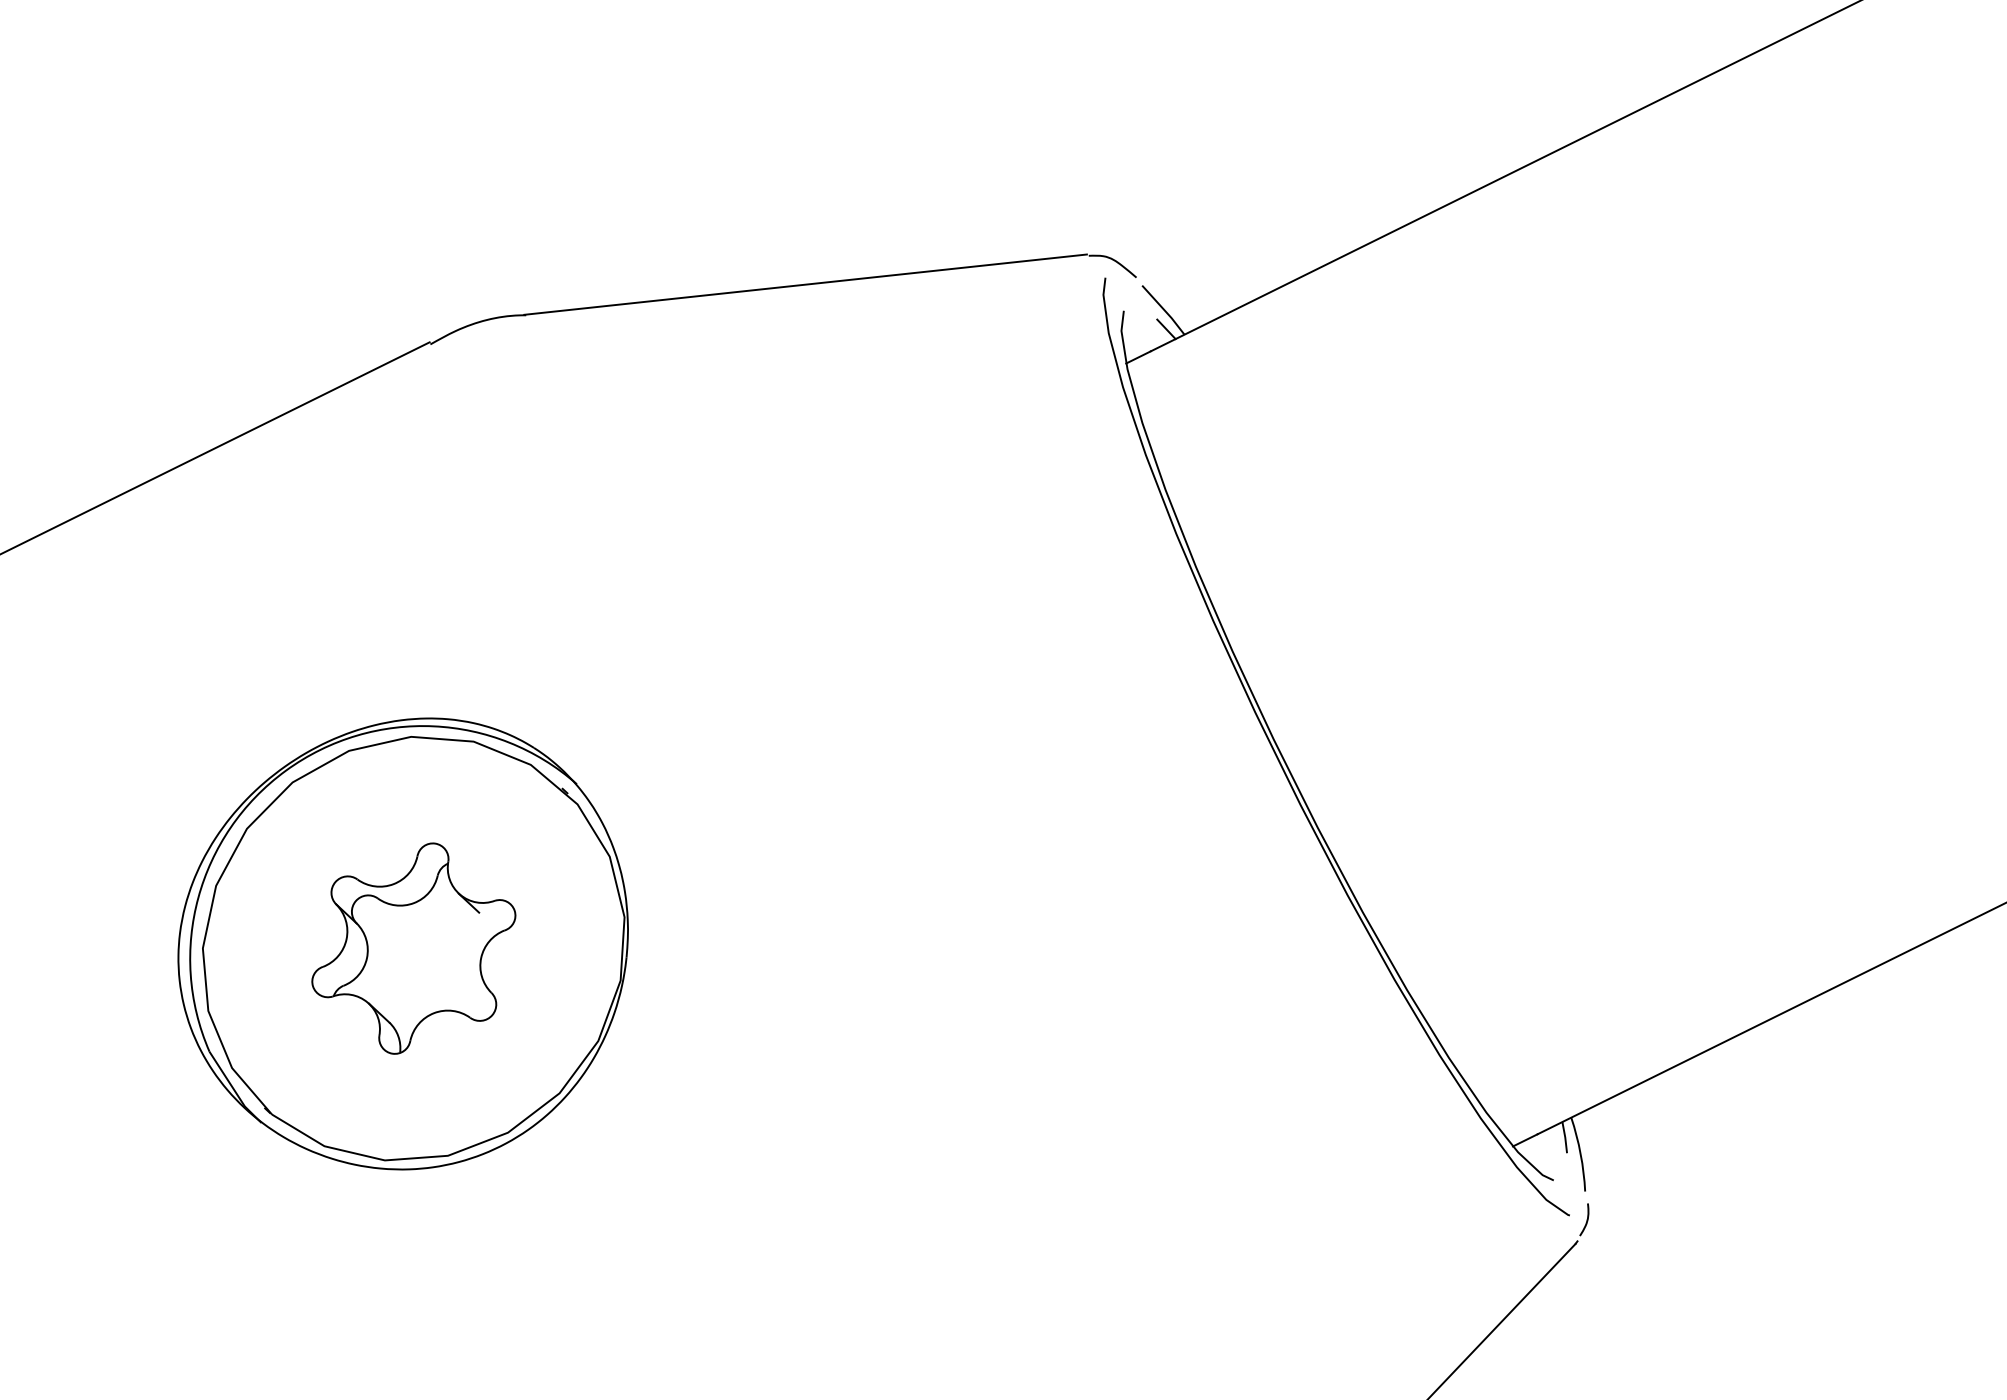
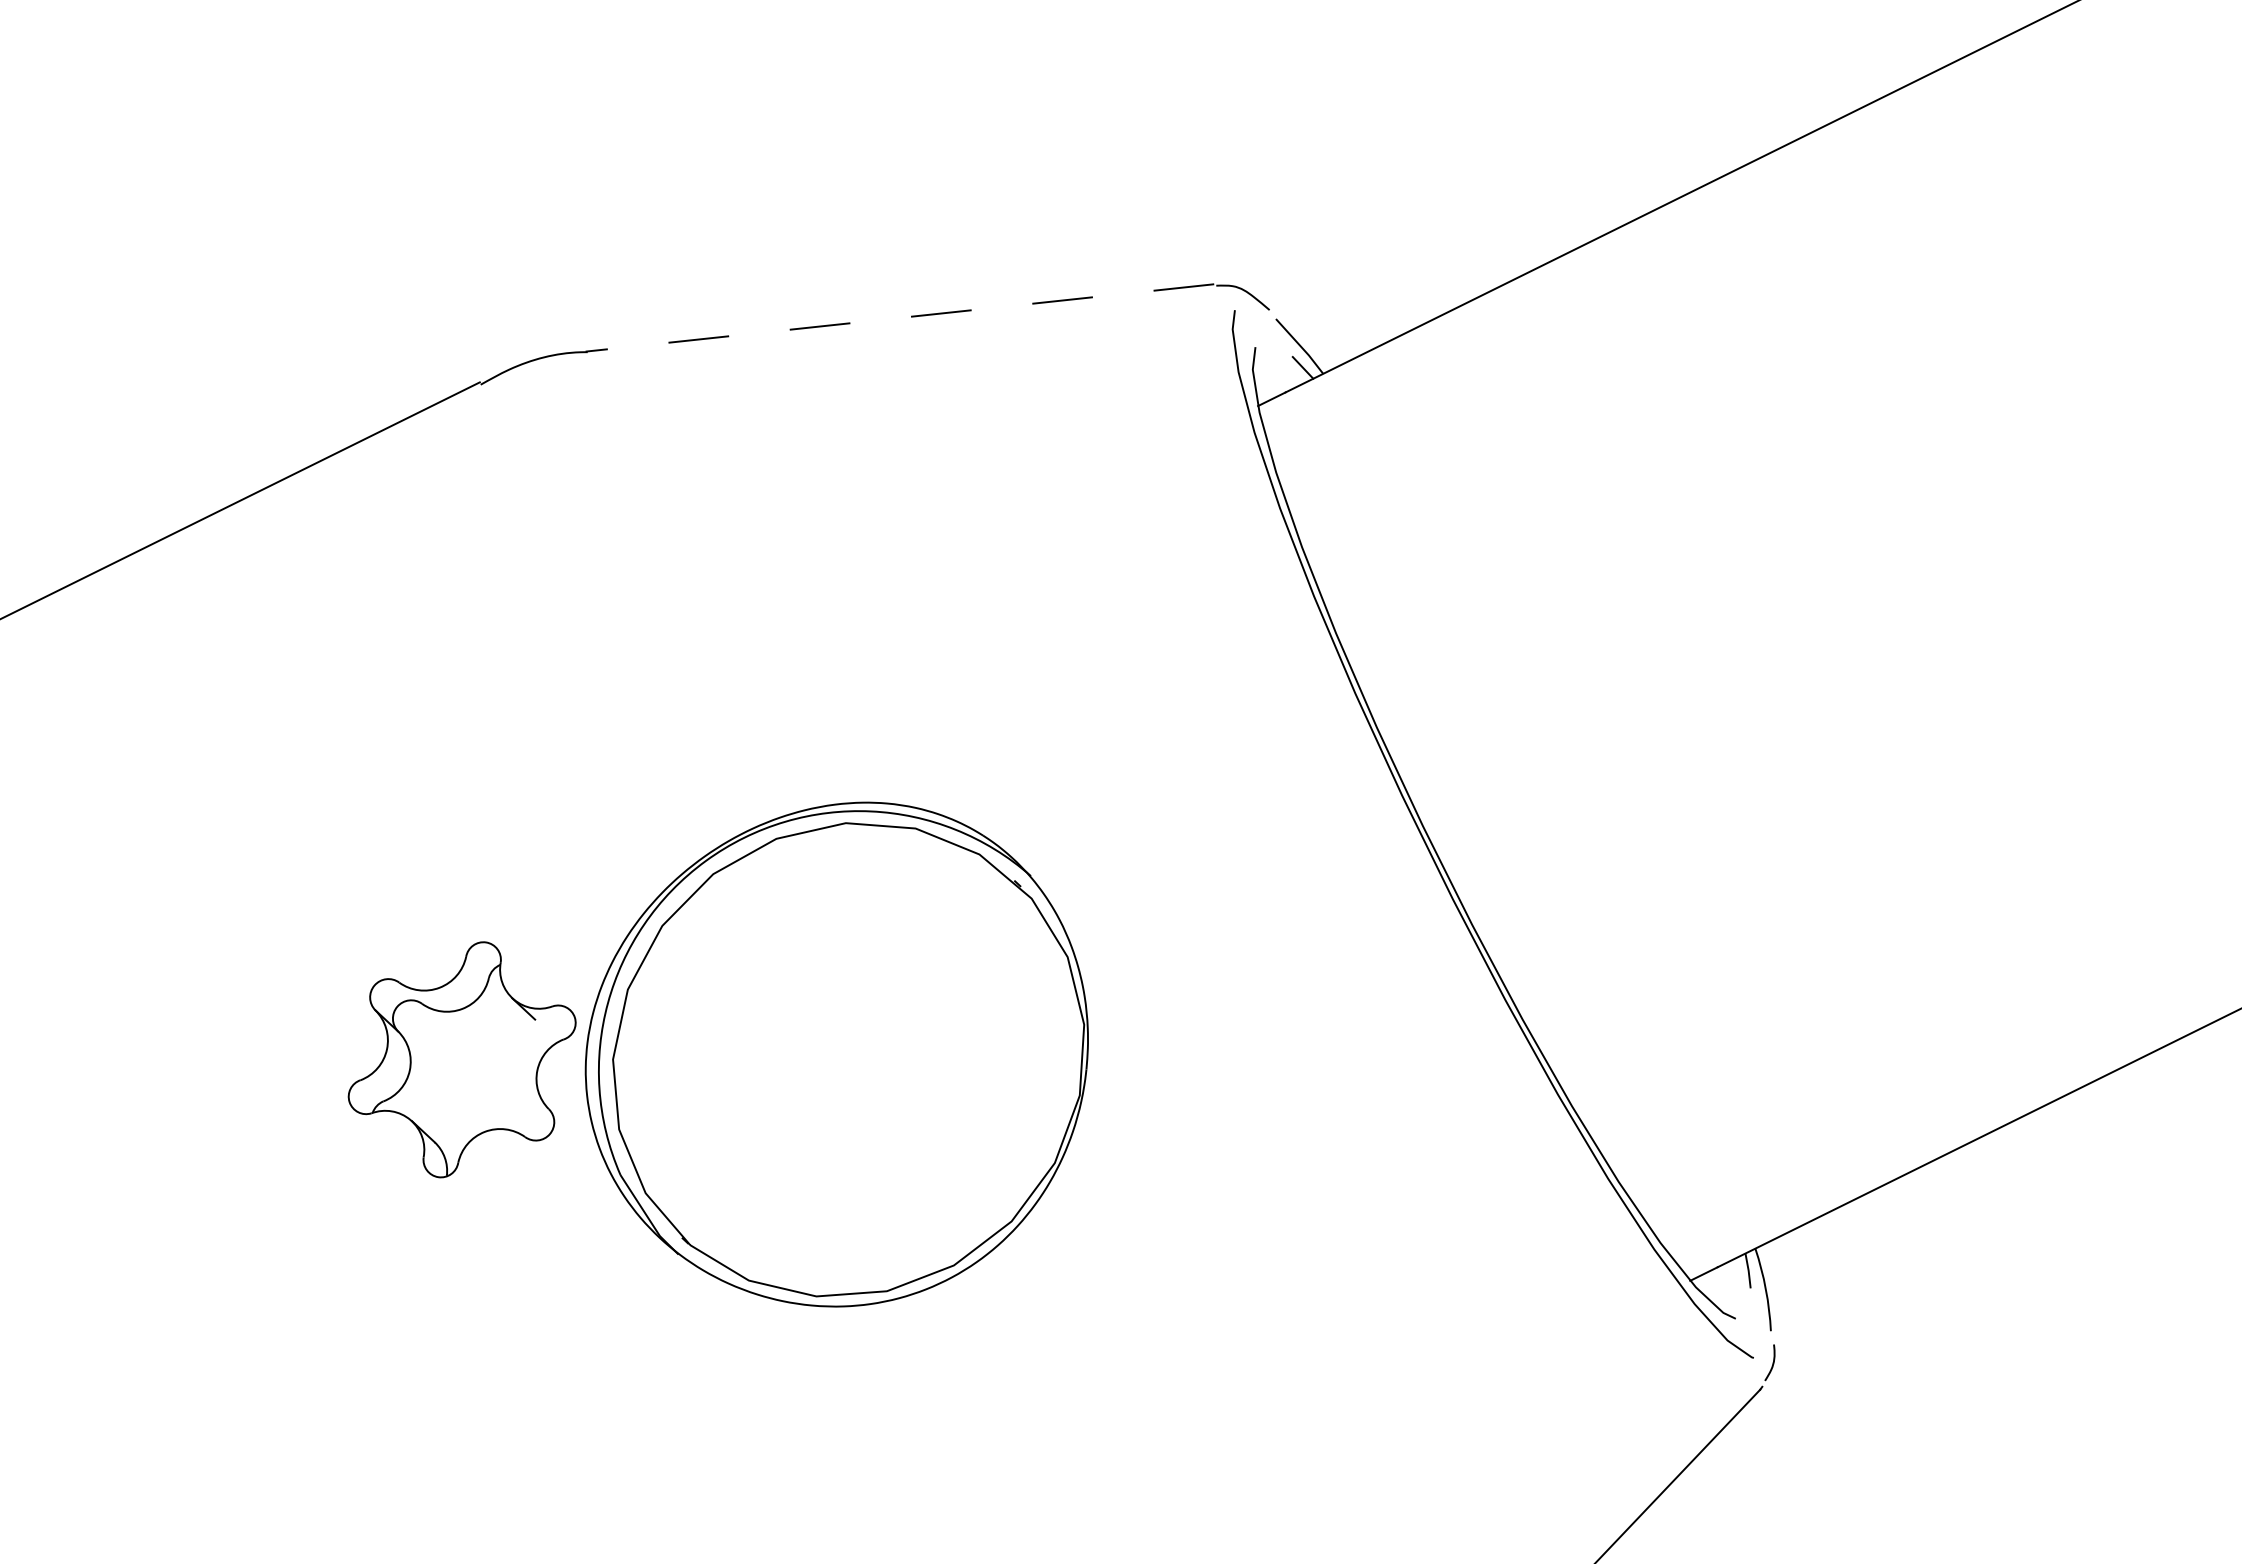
line: (805, 284) -> (899, 317), solid -> dashed
part: (402, 943) -> (836, 1054), moved

